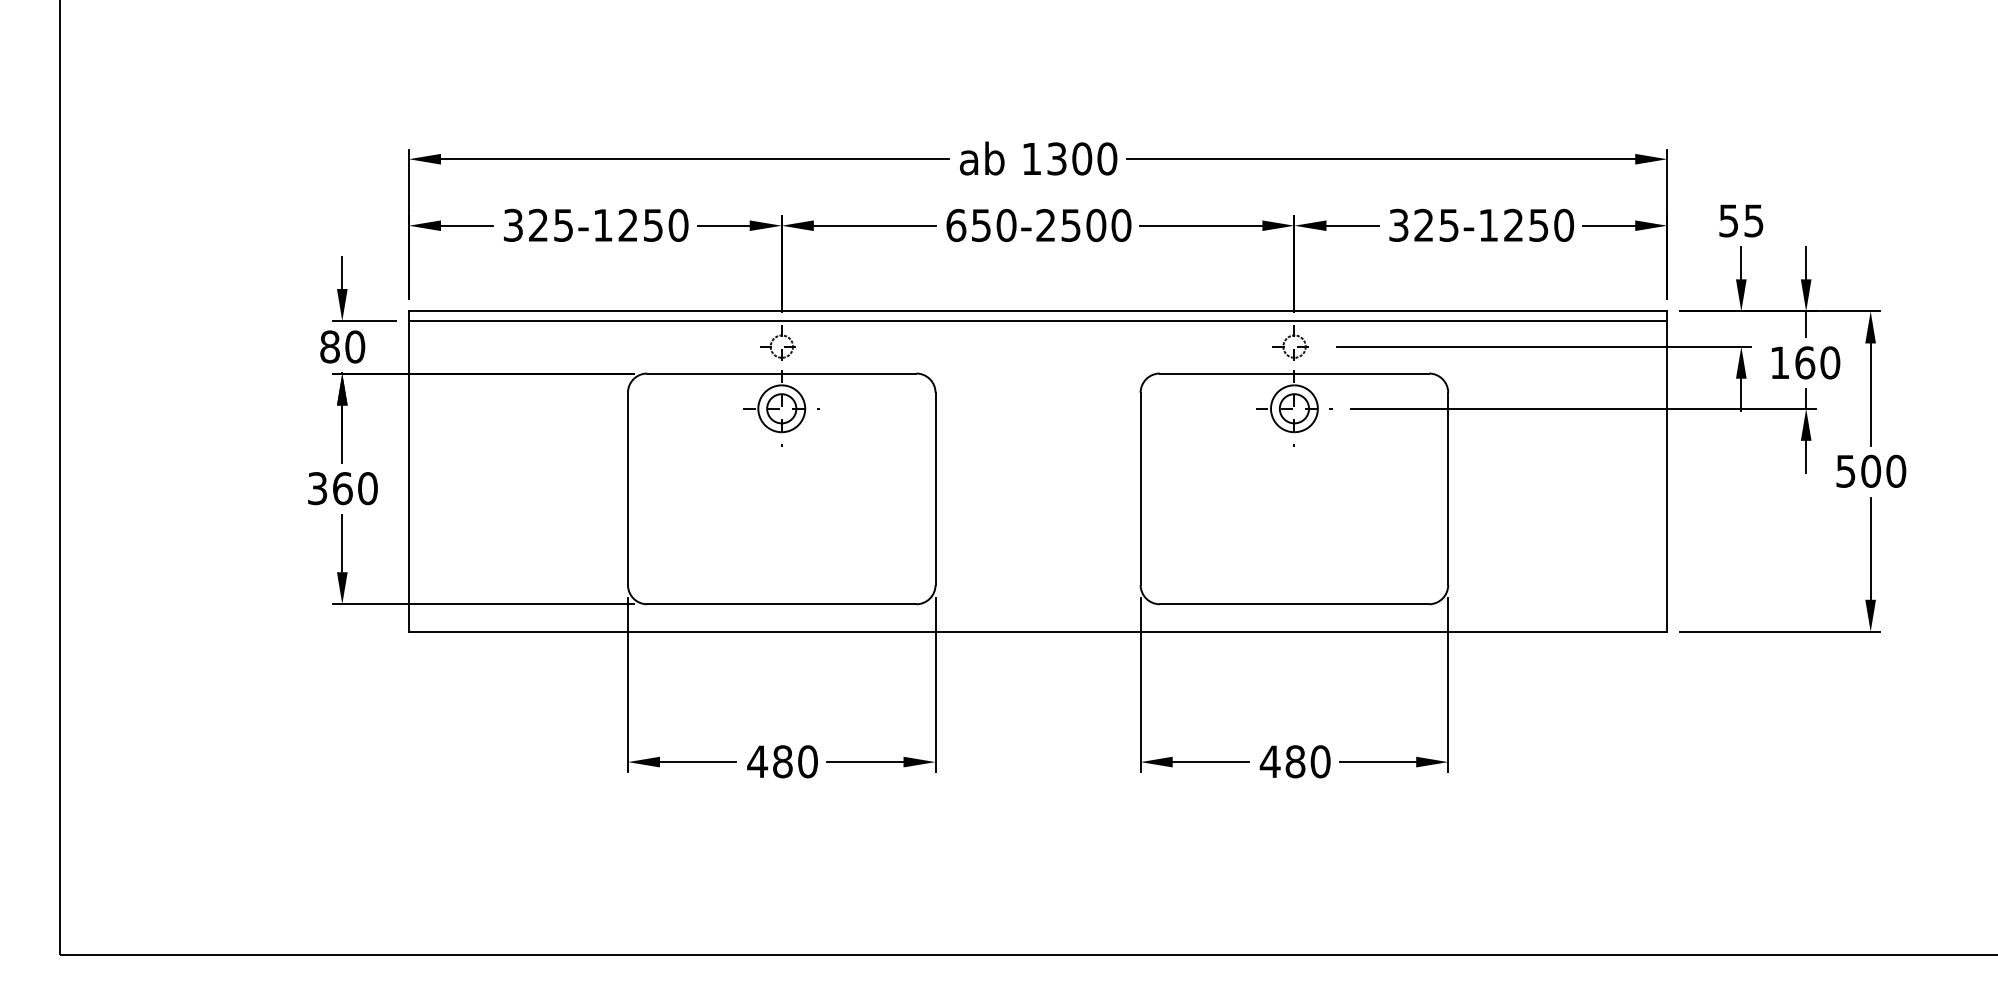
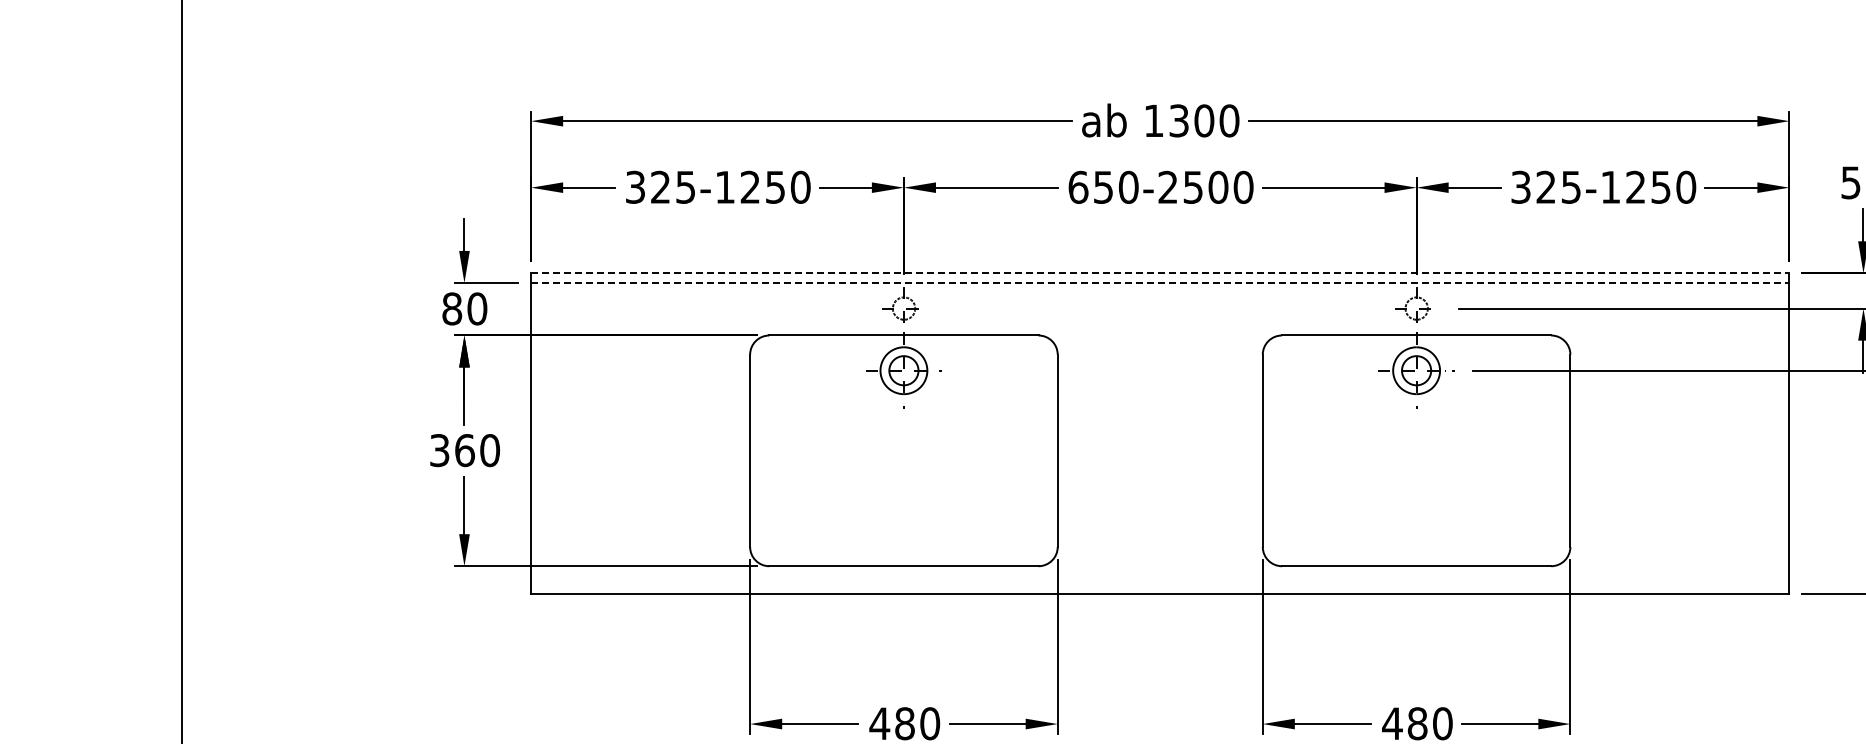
line: (1038, 311) -> (1160, 273), solid -> dashed
line: (1038, 321) -> (1160, 283), solid -> dashed

